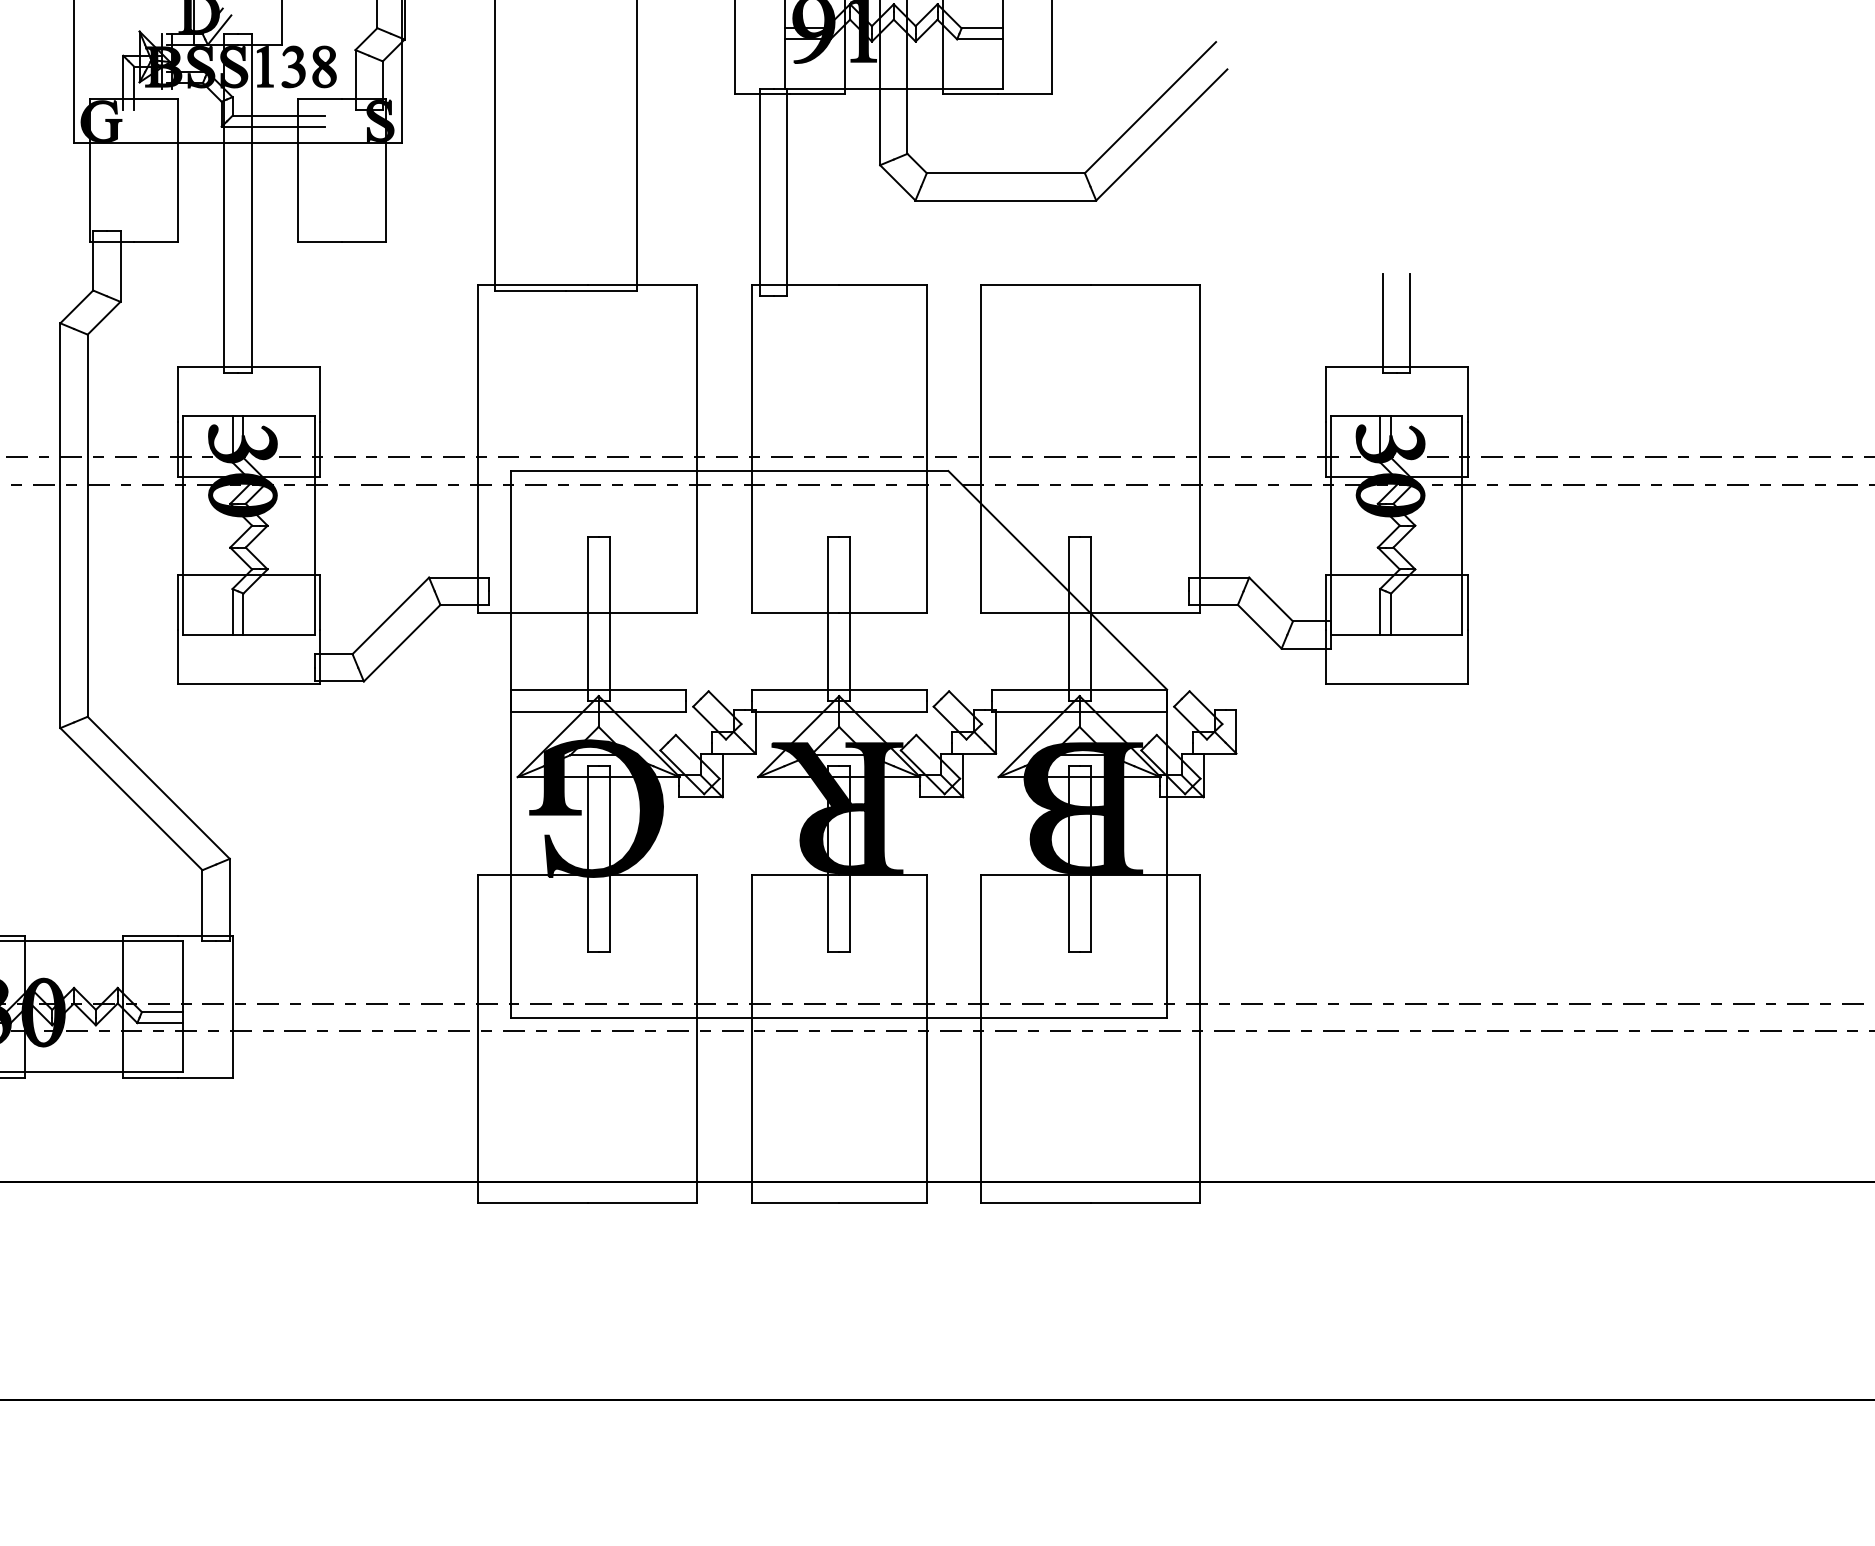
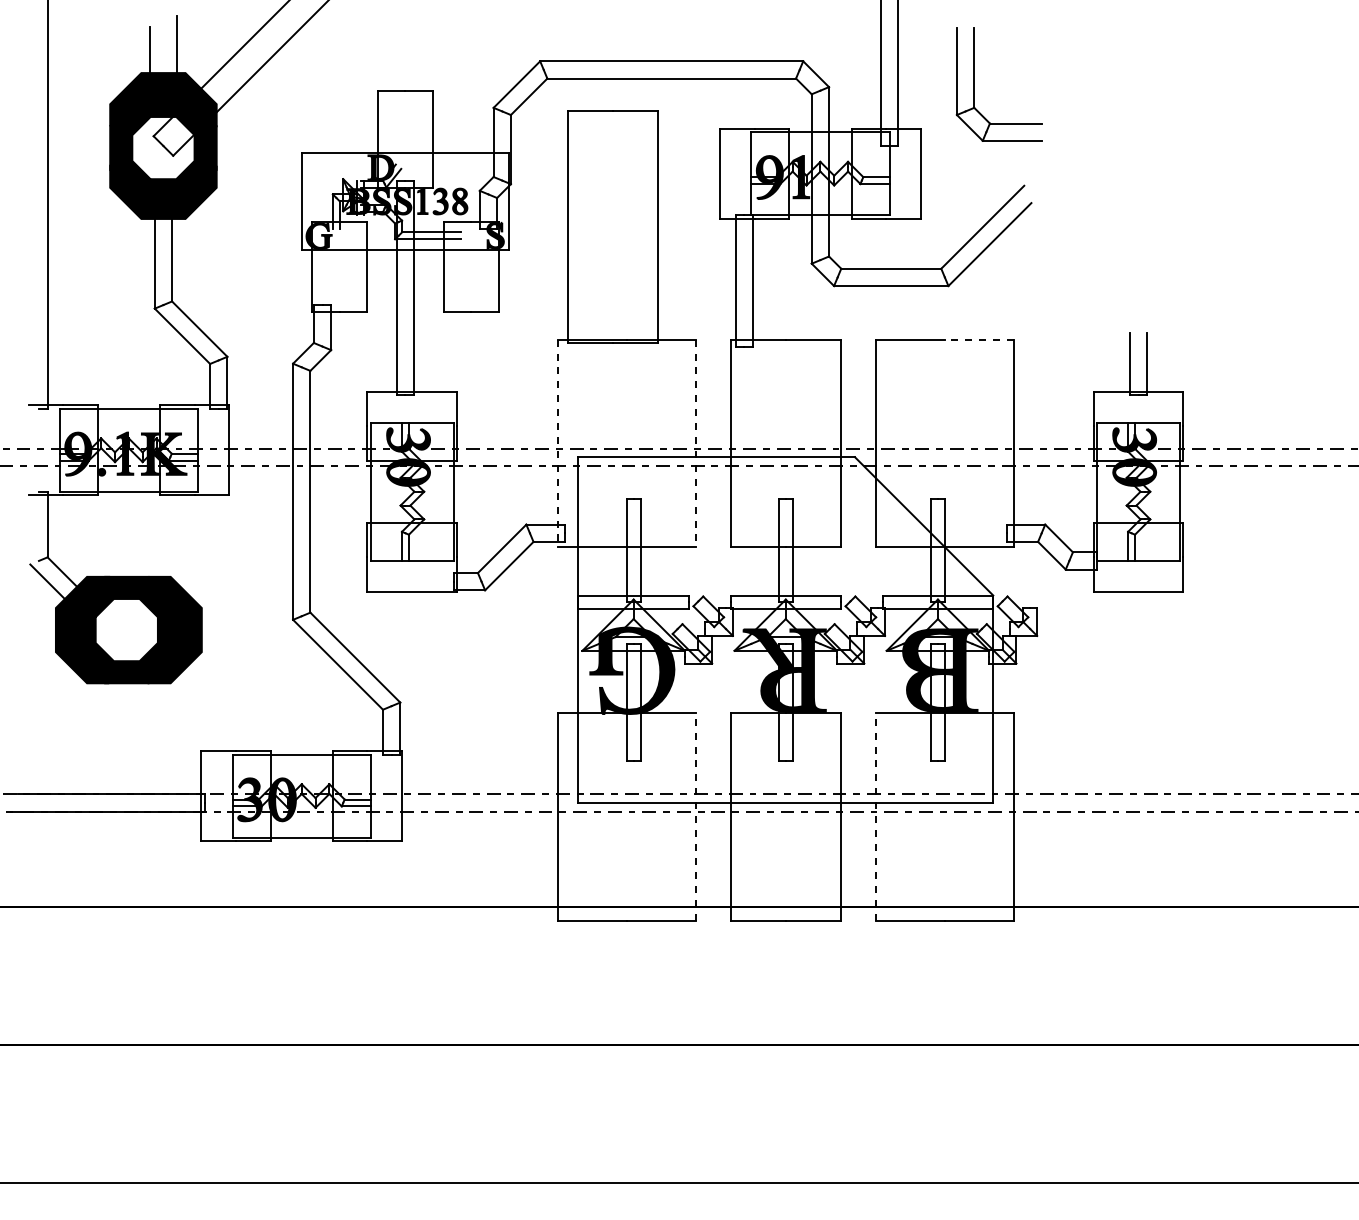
line: (1145, 285) -> (979, 339), solid -> dashed
line: (478, 449) -> (557, 443), solid -> dashed
line: (696, 449) -> (695, 443), solid -> dashed
line: (696, 1038) -> (695, 816), solid -> dashed
line: (980, 1038) -> (875, 816), solid -> dashed

